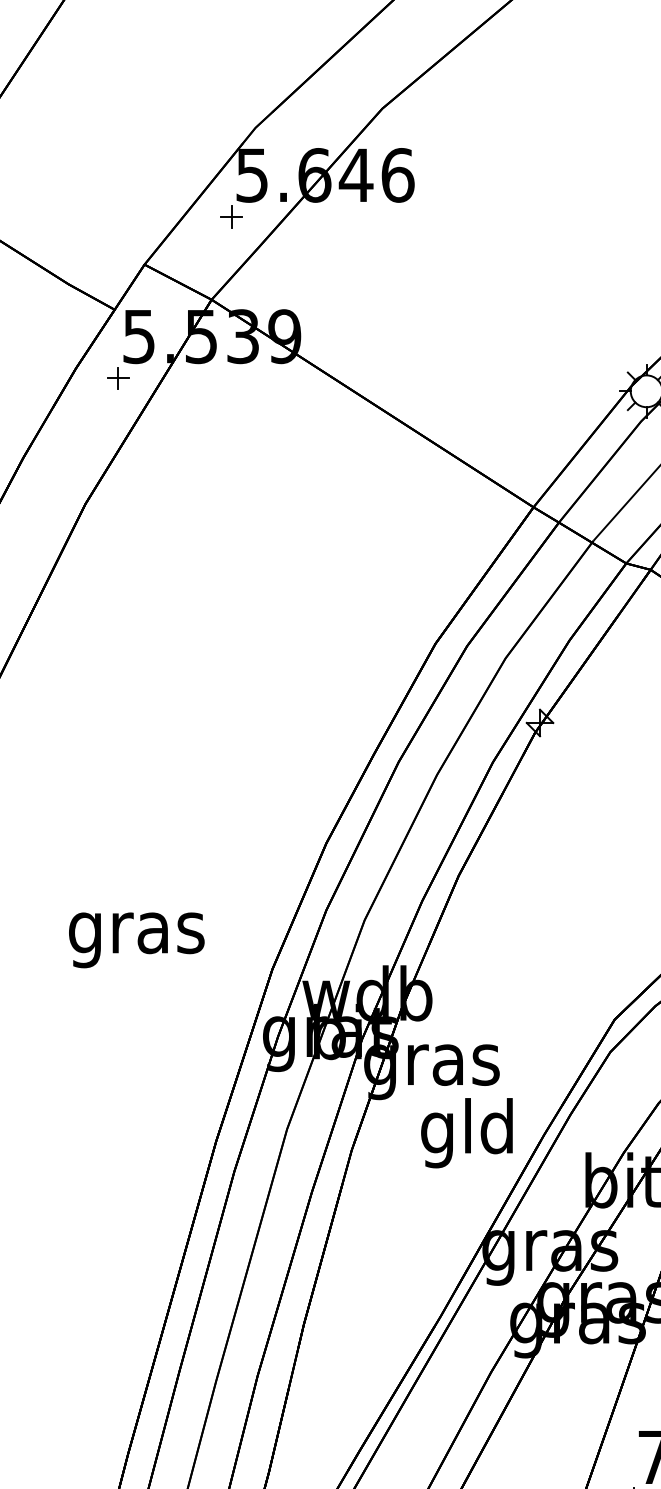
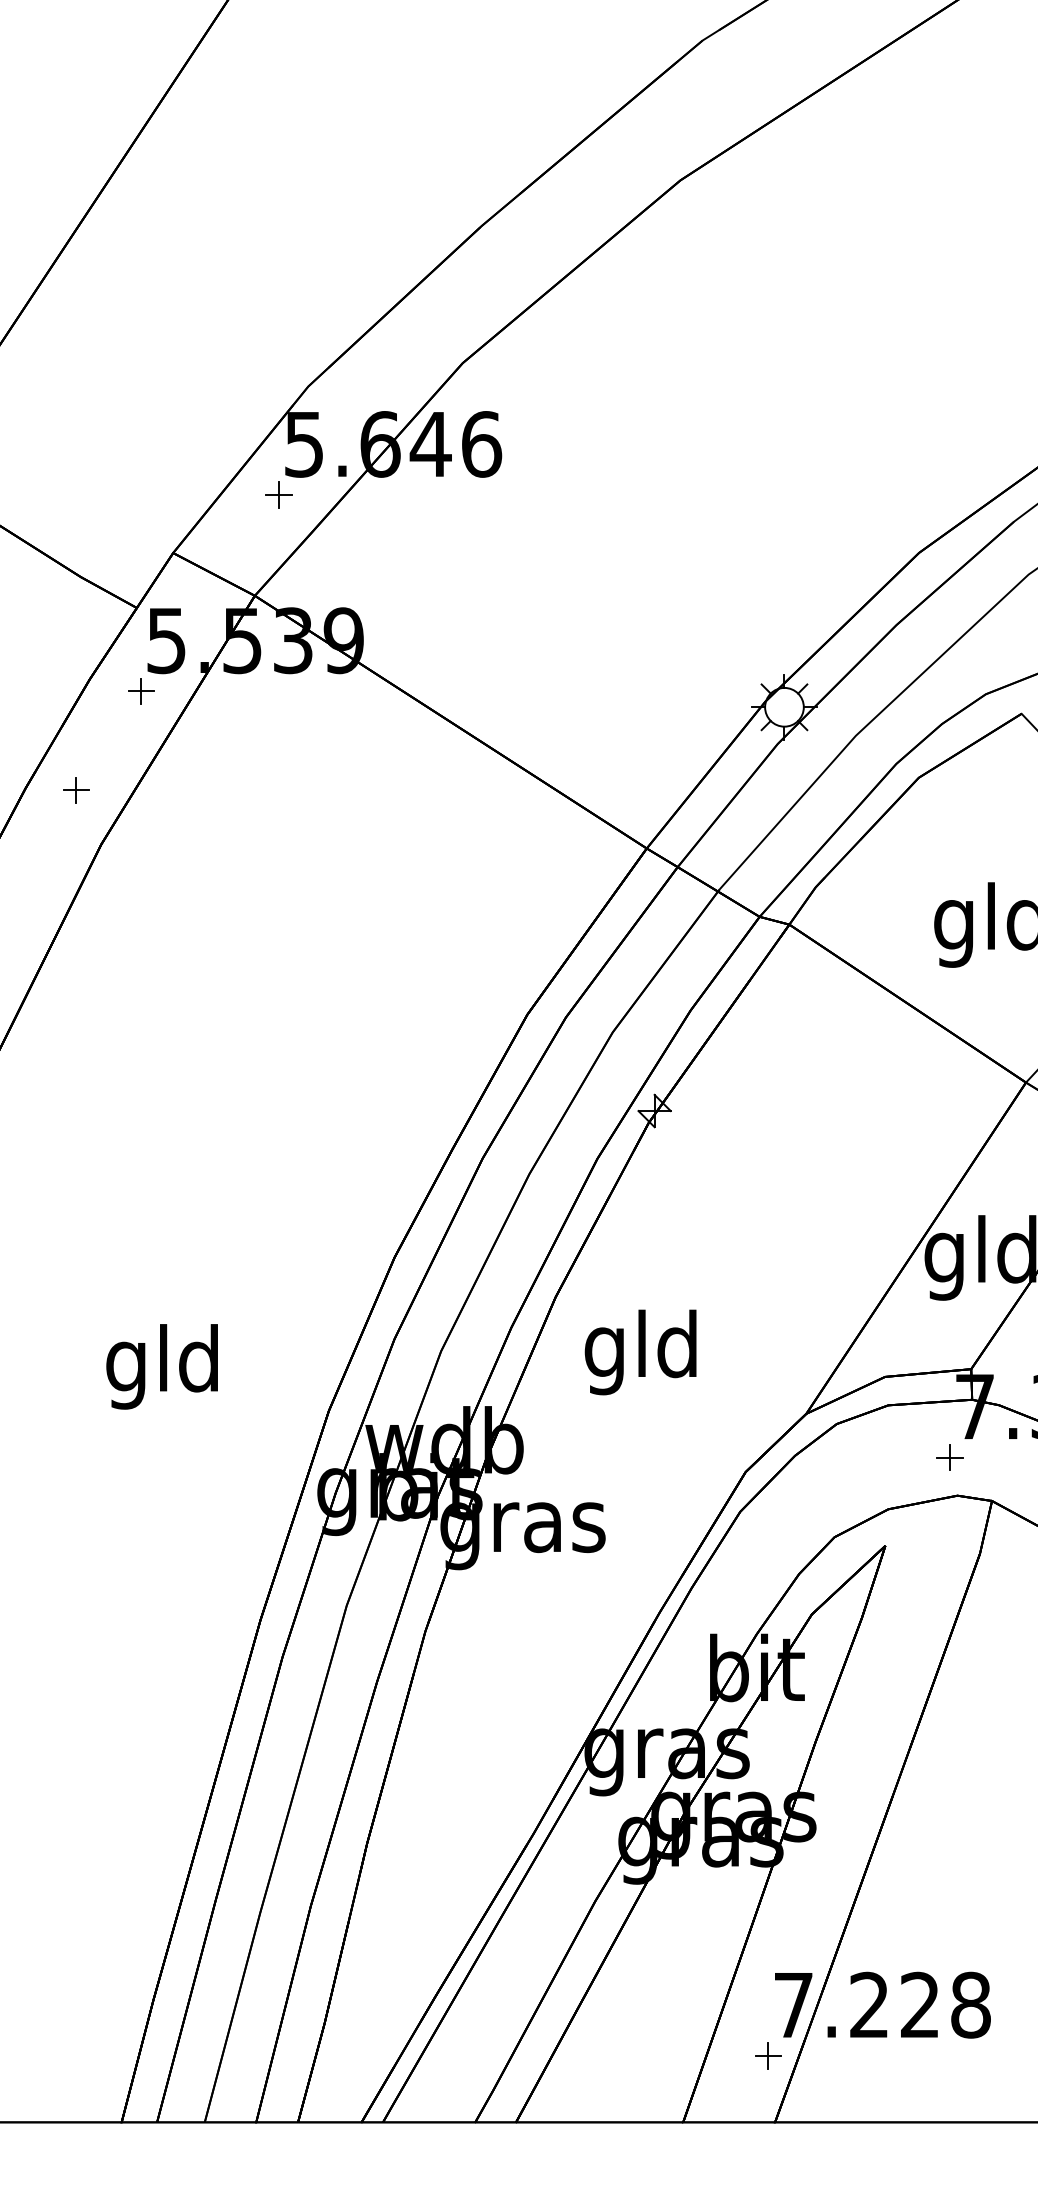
part: (65, 459) -> (76, 790), added
text: (136, 932) -> (163, 1366), gras -> gld
text: (466, 1133) -> (640, 1352), moved

